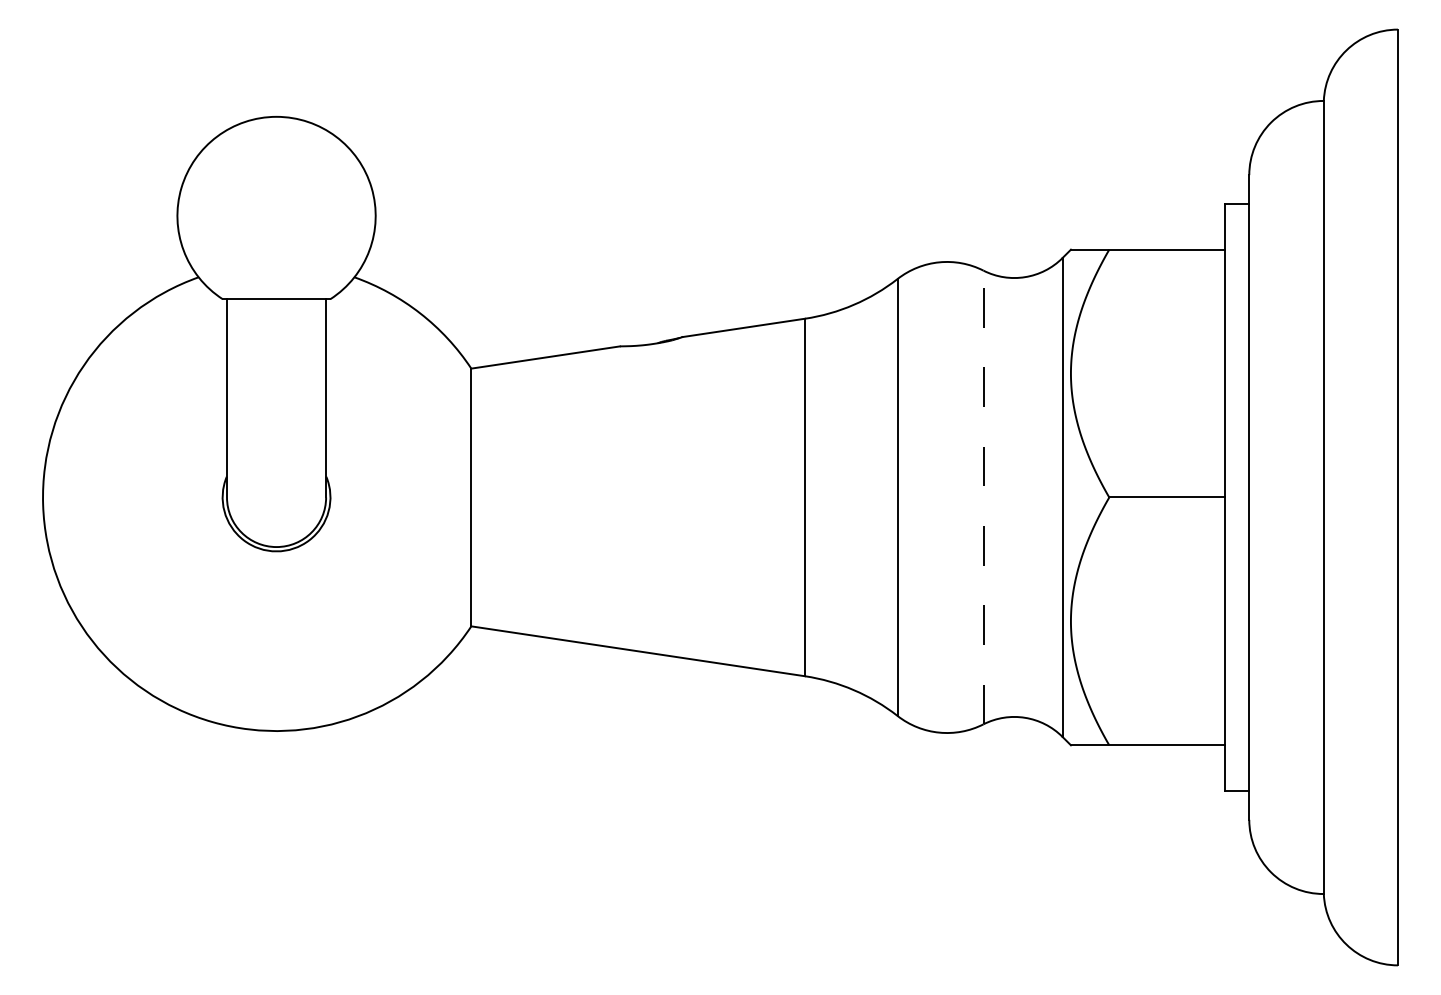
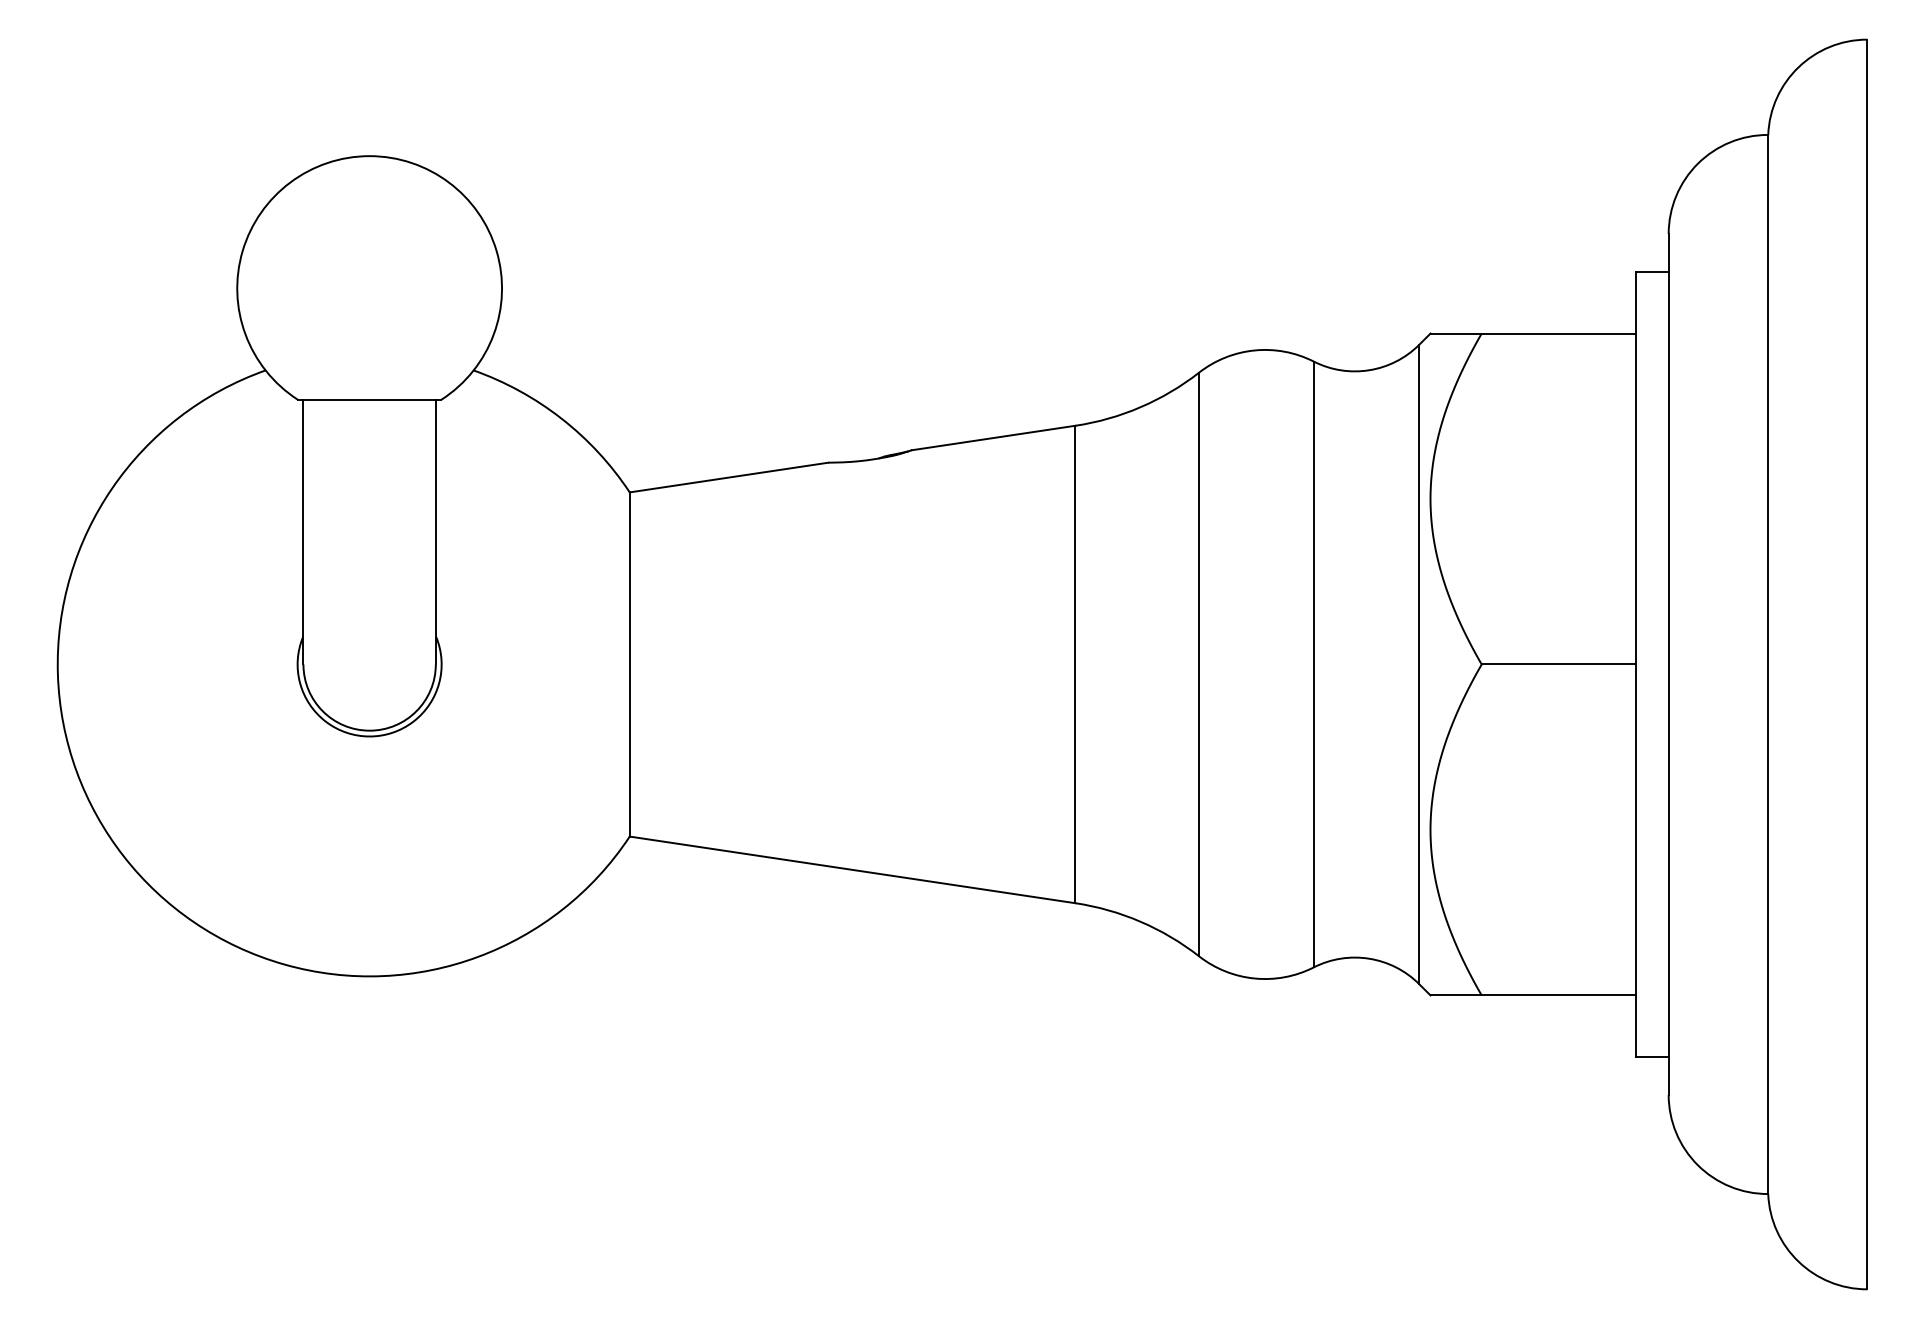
line: (983, 497) -> (1313, 664), dashed -> solid

